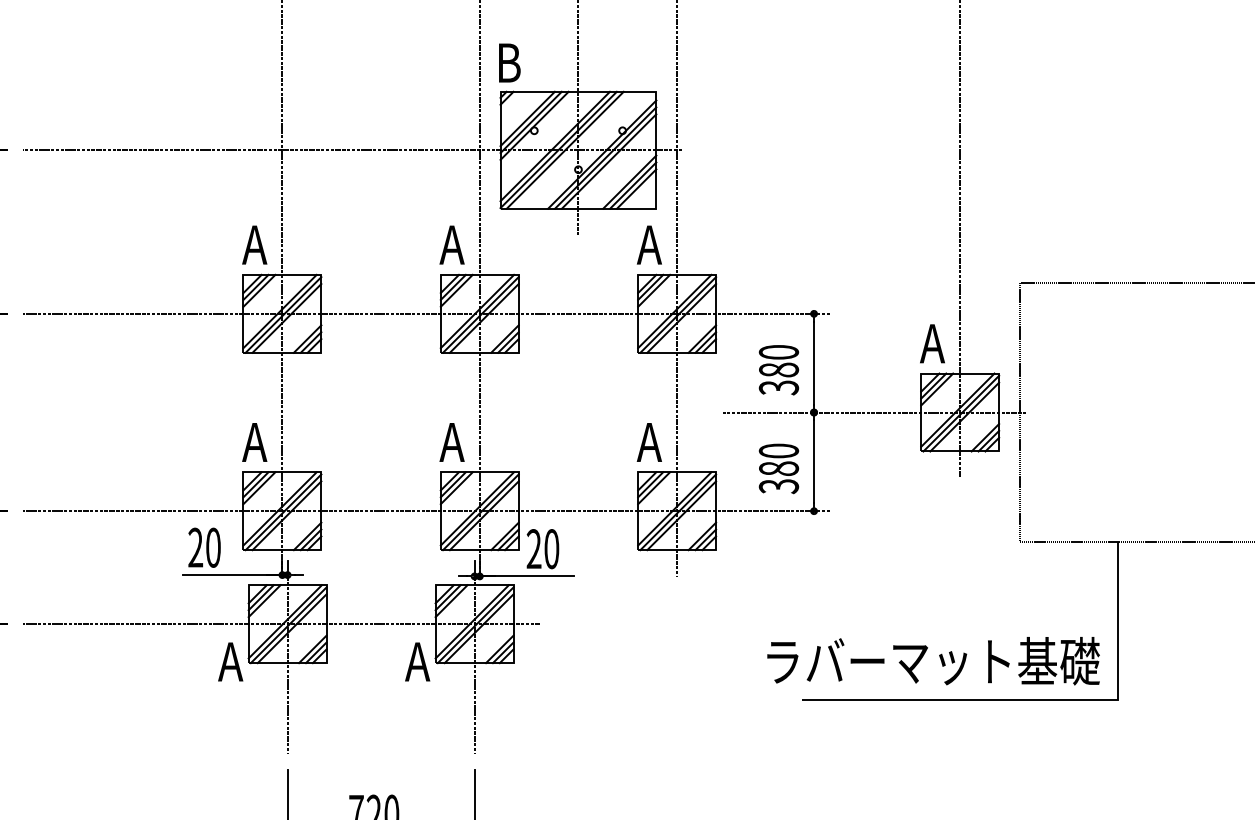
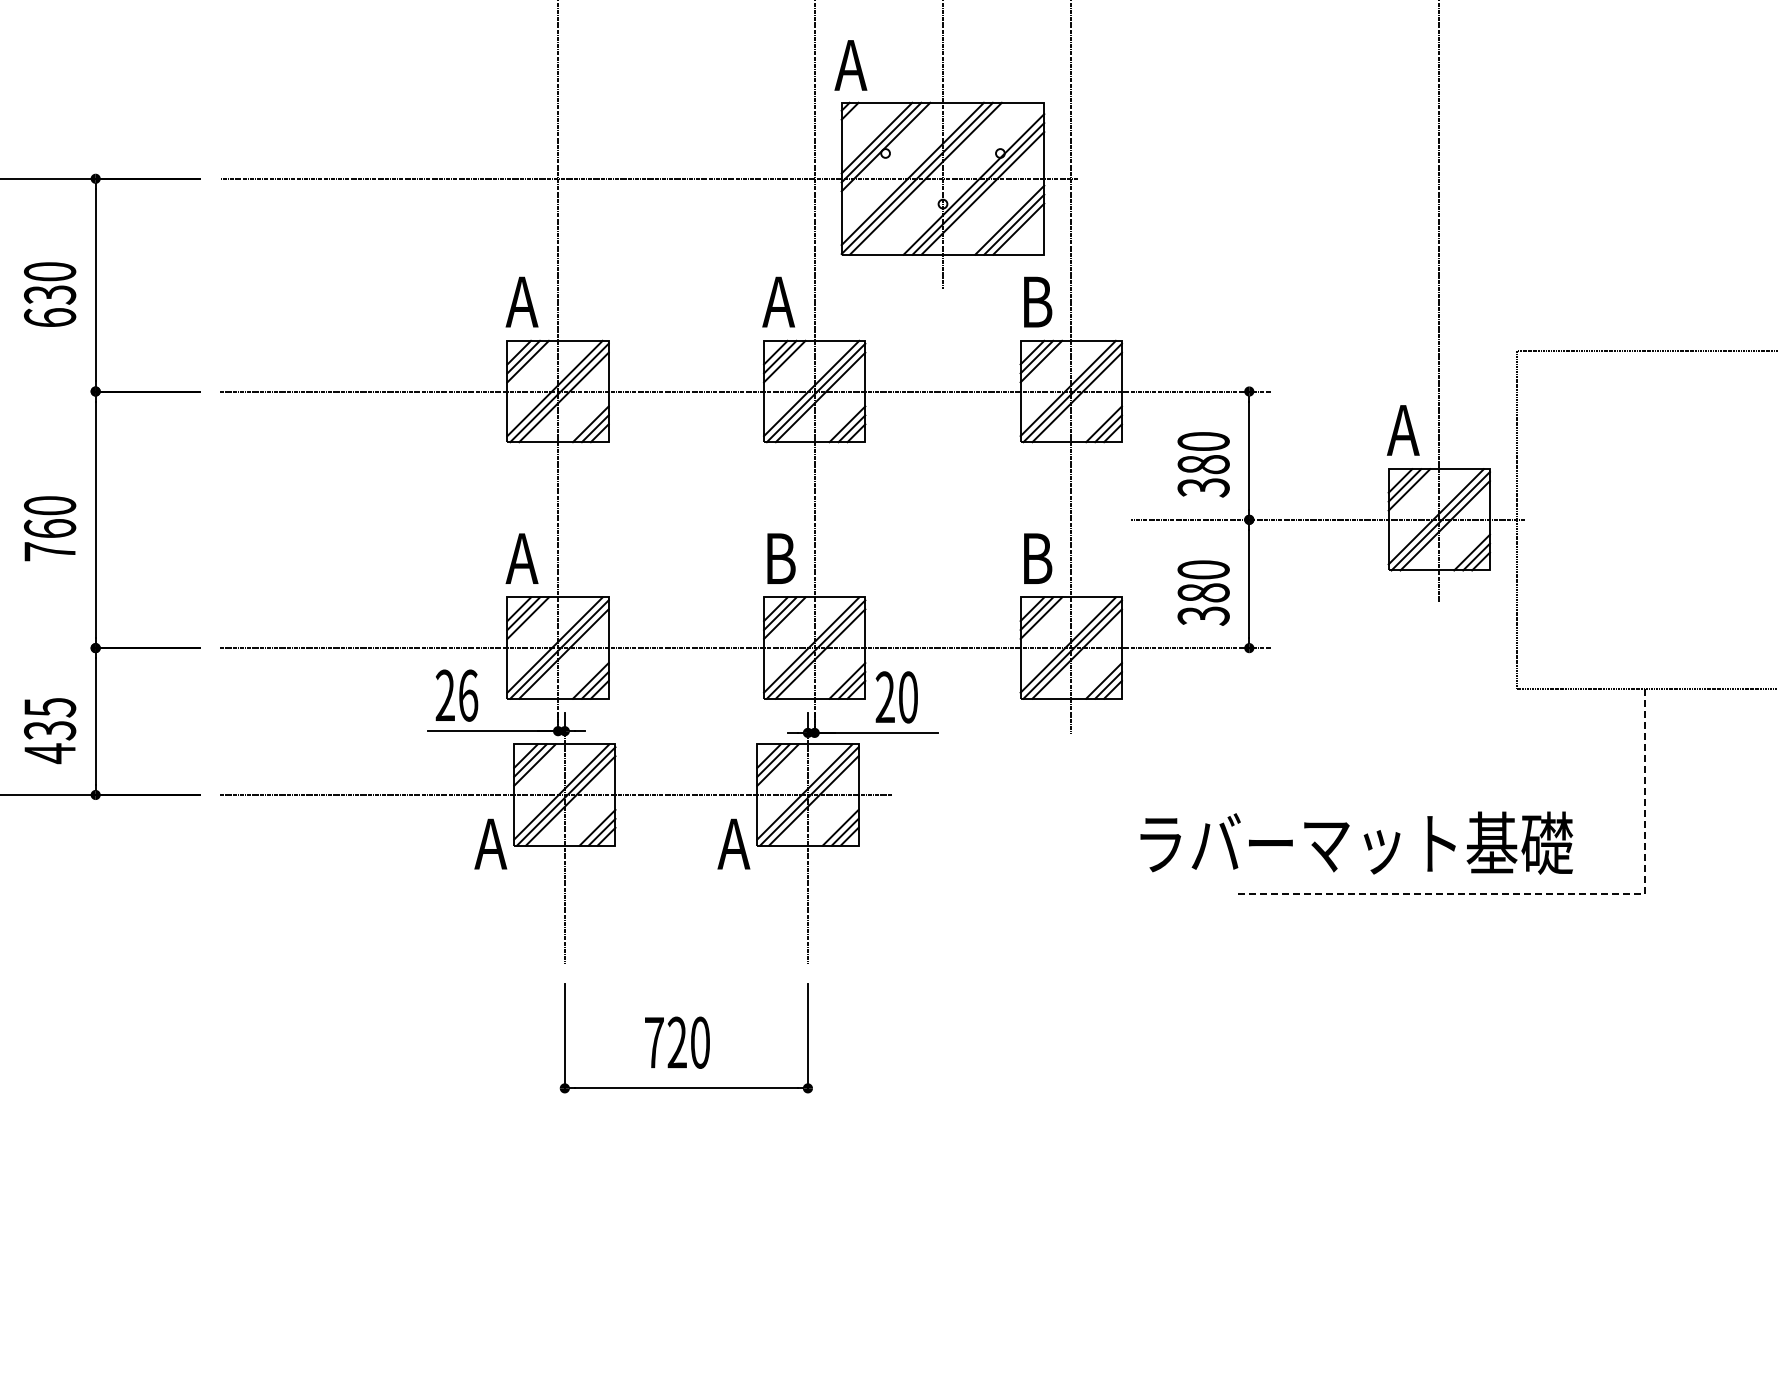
text: (507, 63) -> (850, 65), B -> A
text: (649, 244) -> (1035, 301), A -> B
text: (451, 442) -> (778, 558), A -> B
text: (649, 442) -> (1035, 558), A -> B
text: (213, 547) -> (468, 695), 20 -> 26
text: (933, 660) -> (1356, 842), moved
line: (1039, 699) -> (1542, 893), solid -> dashed

